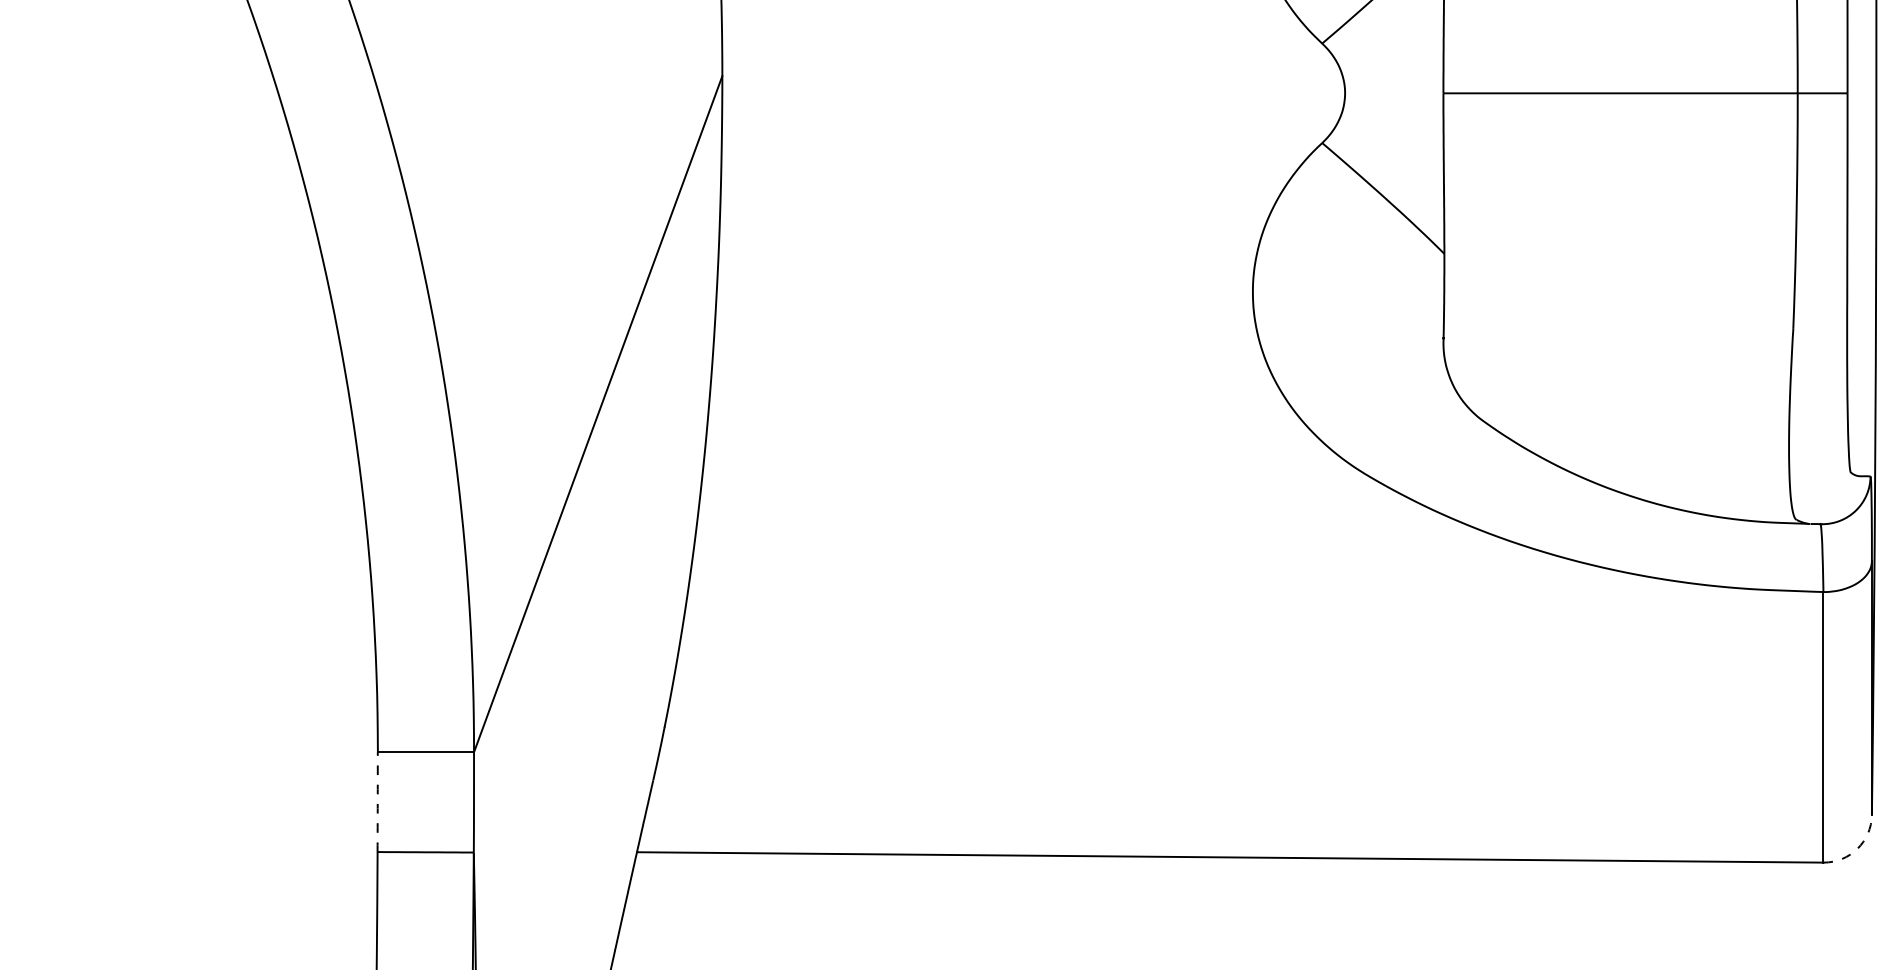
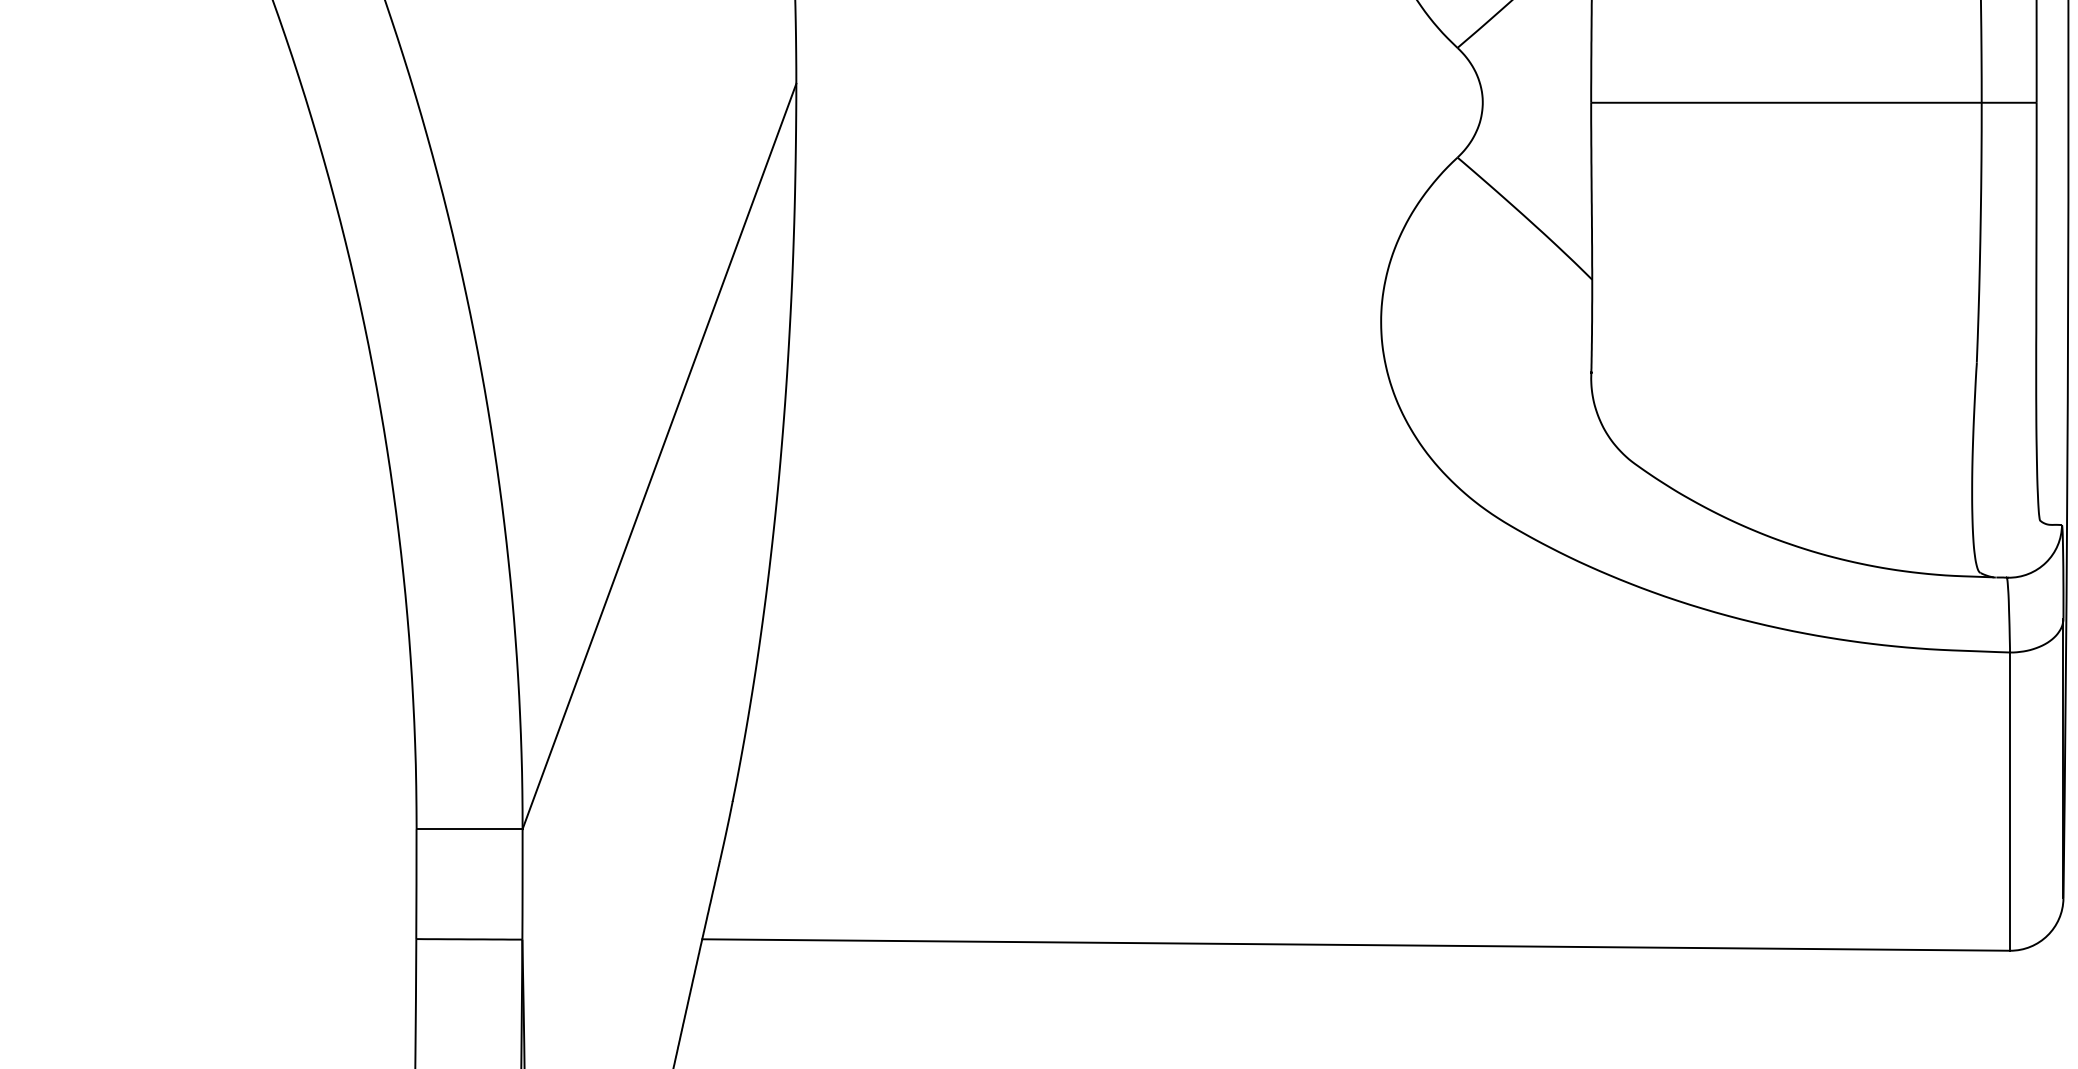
arc: (377, 802) -> (416, 884), dashed -> solid
arc: (1857, 848) -> (2047, 935), dashed -> solid

